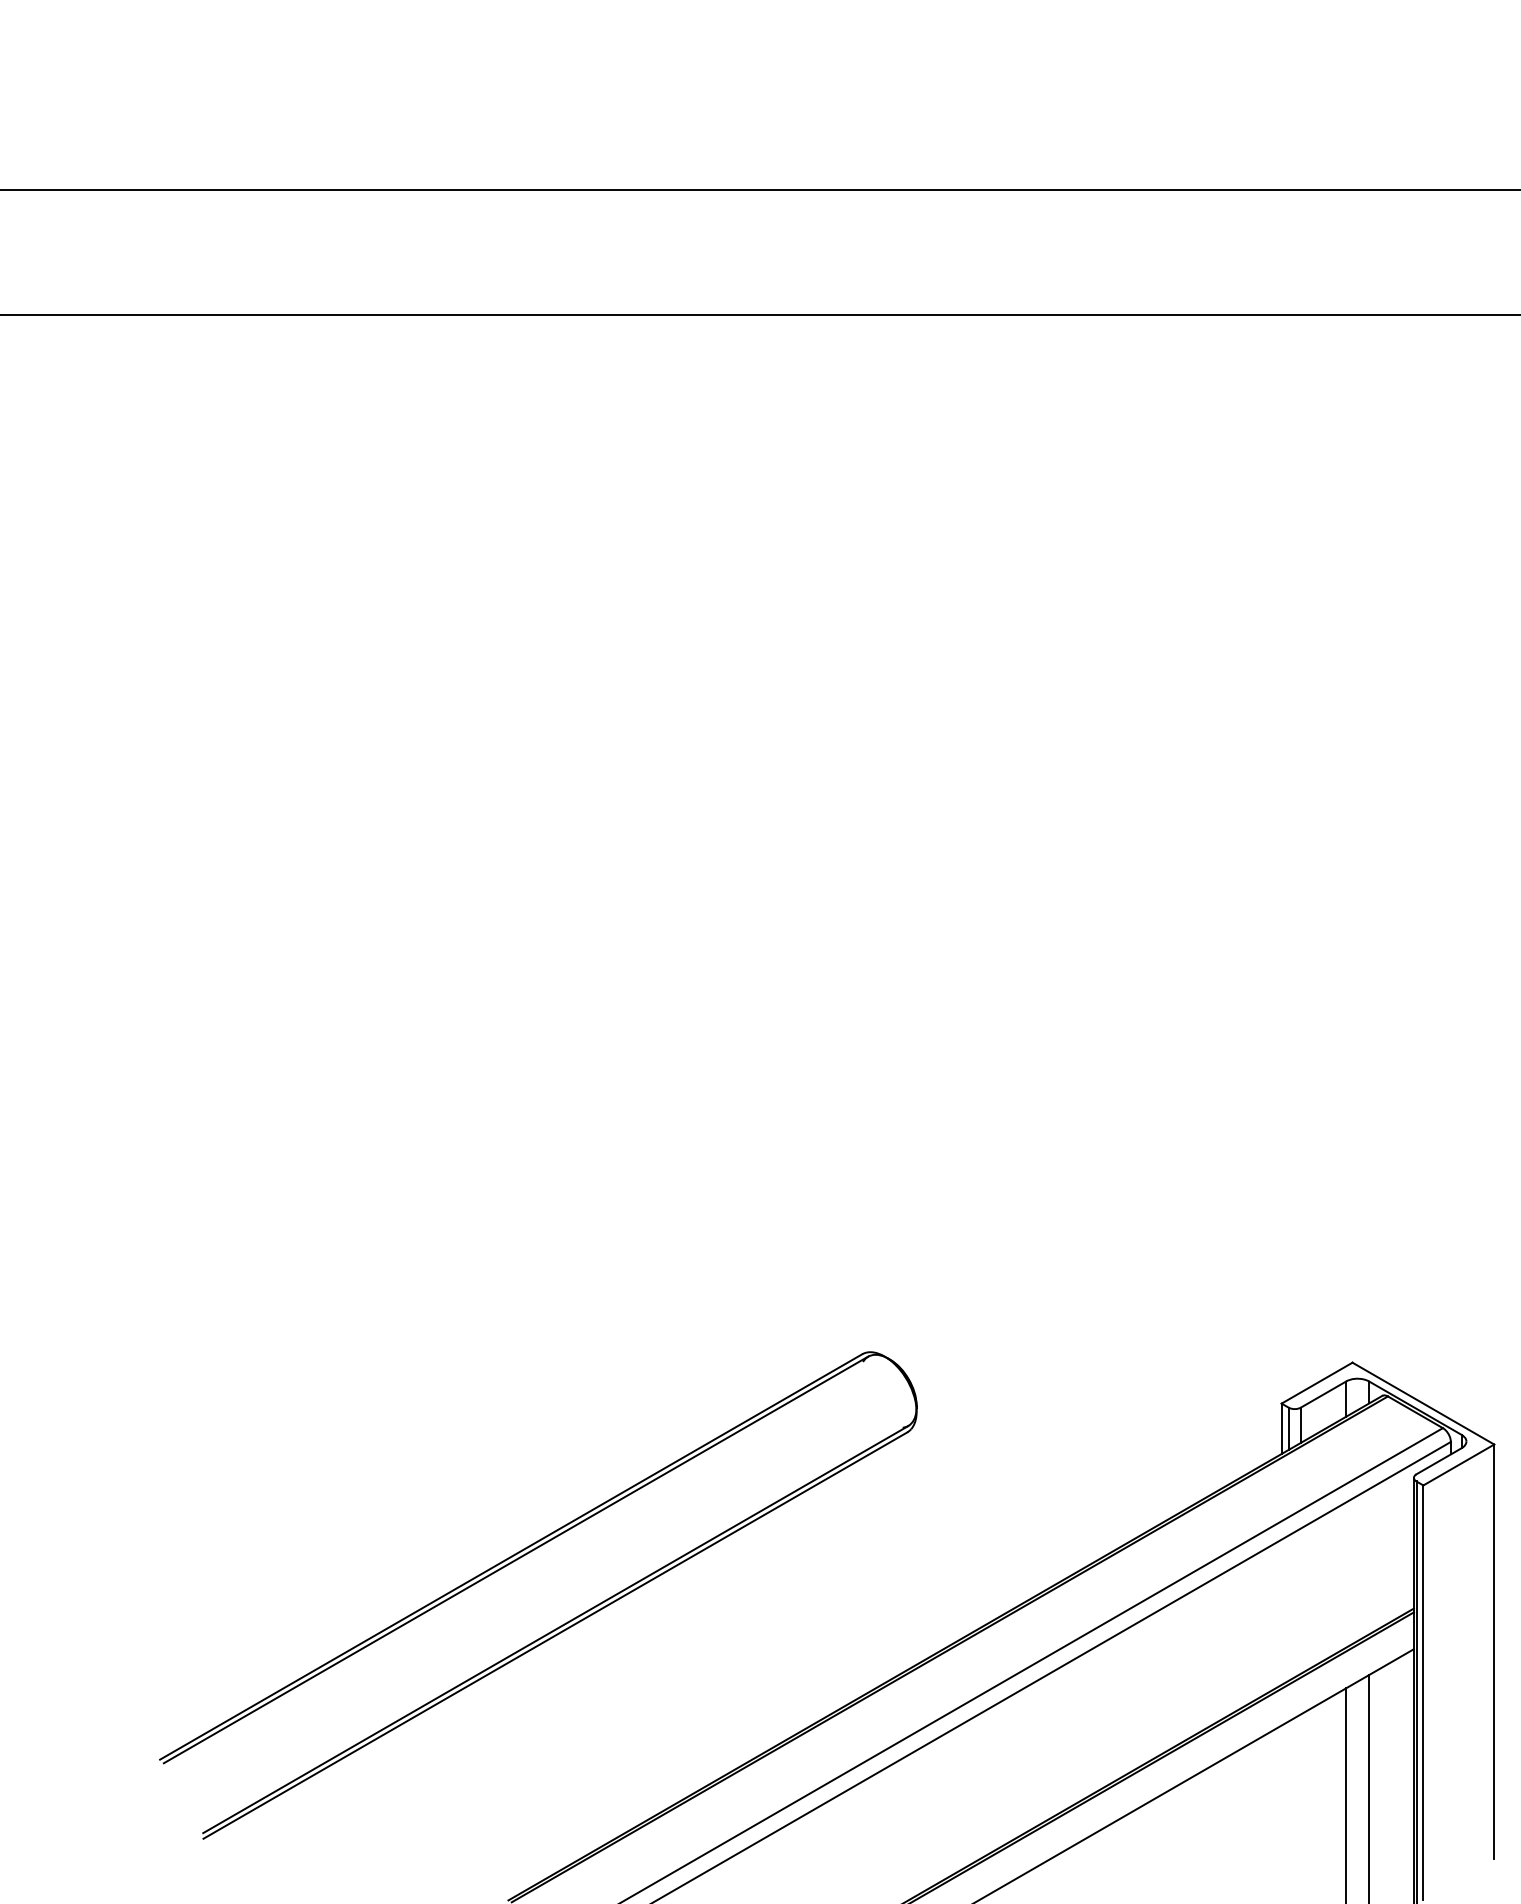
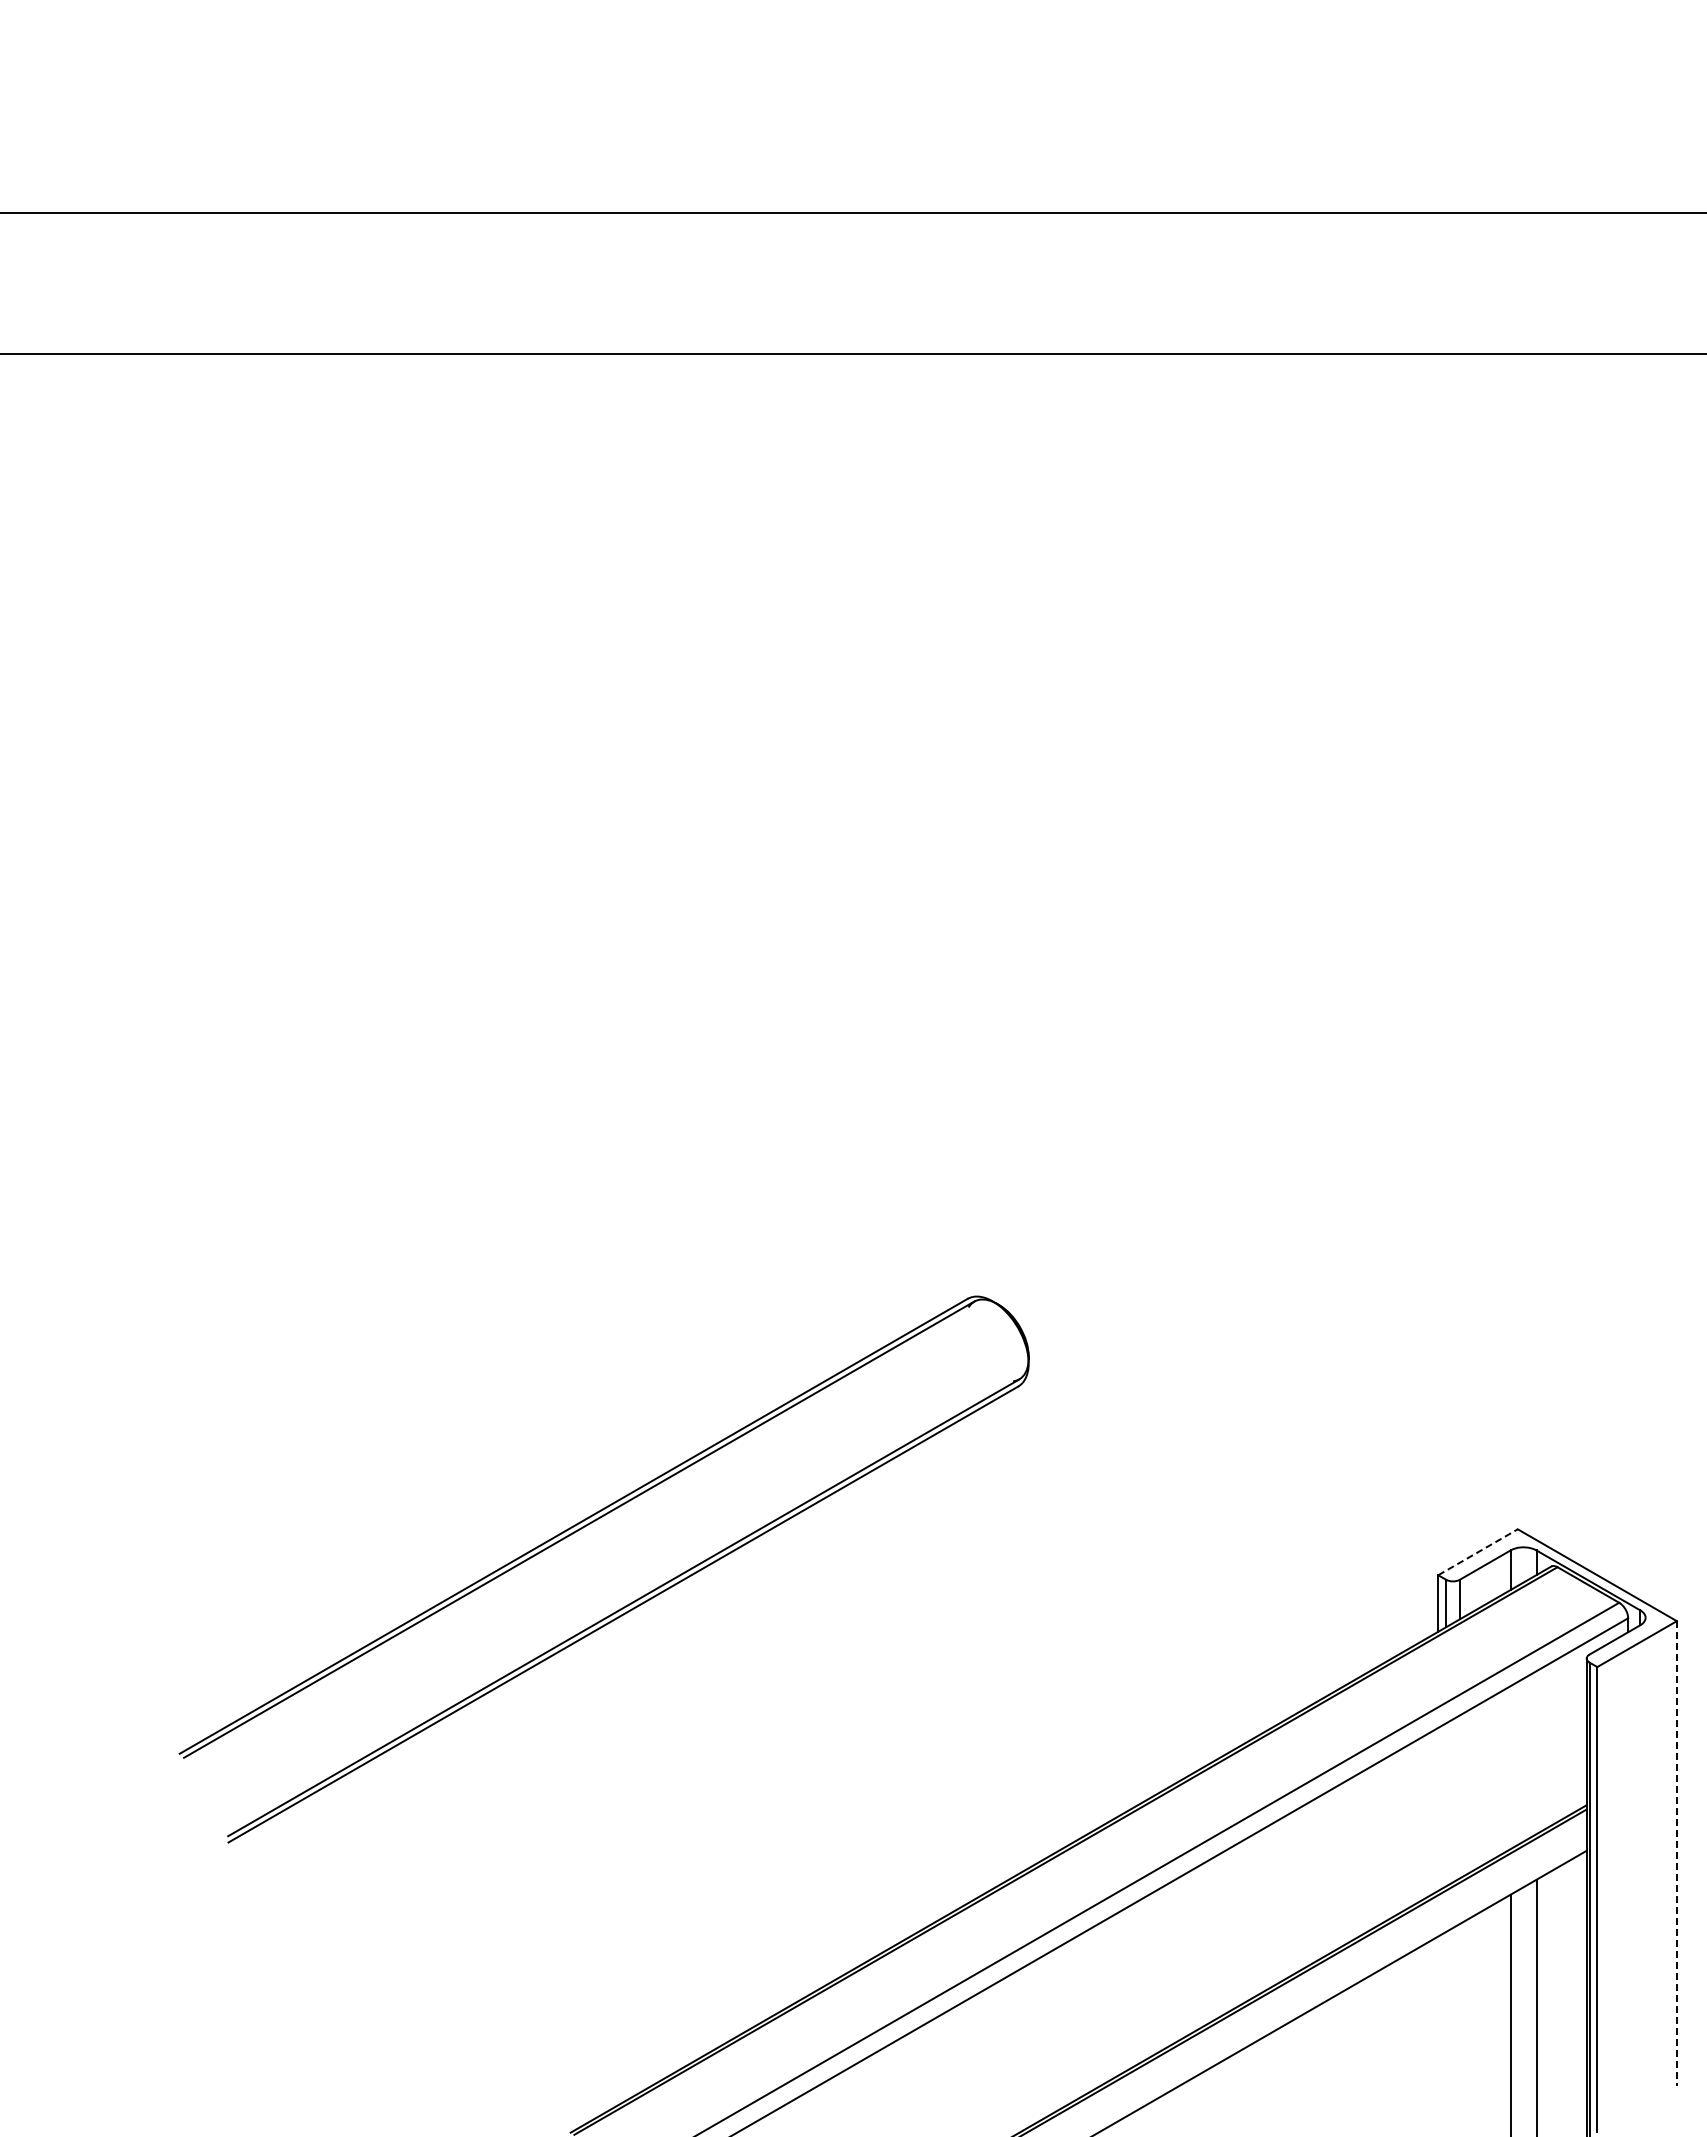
line: (1317, 1383) -> (1478, 1552), solid -> dashed
part: (555, 1628) -> (623, 1606), moved
line: (1493, 1651) -> (1676, 1853), solid -> dashed

